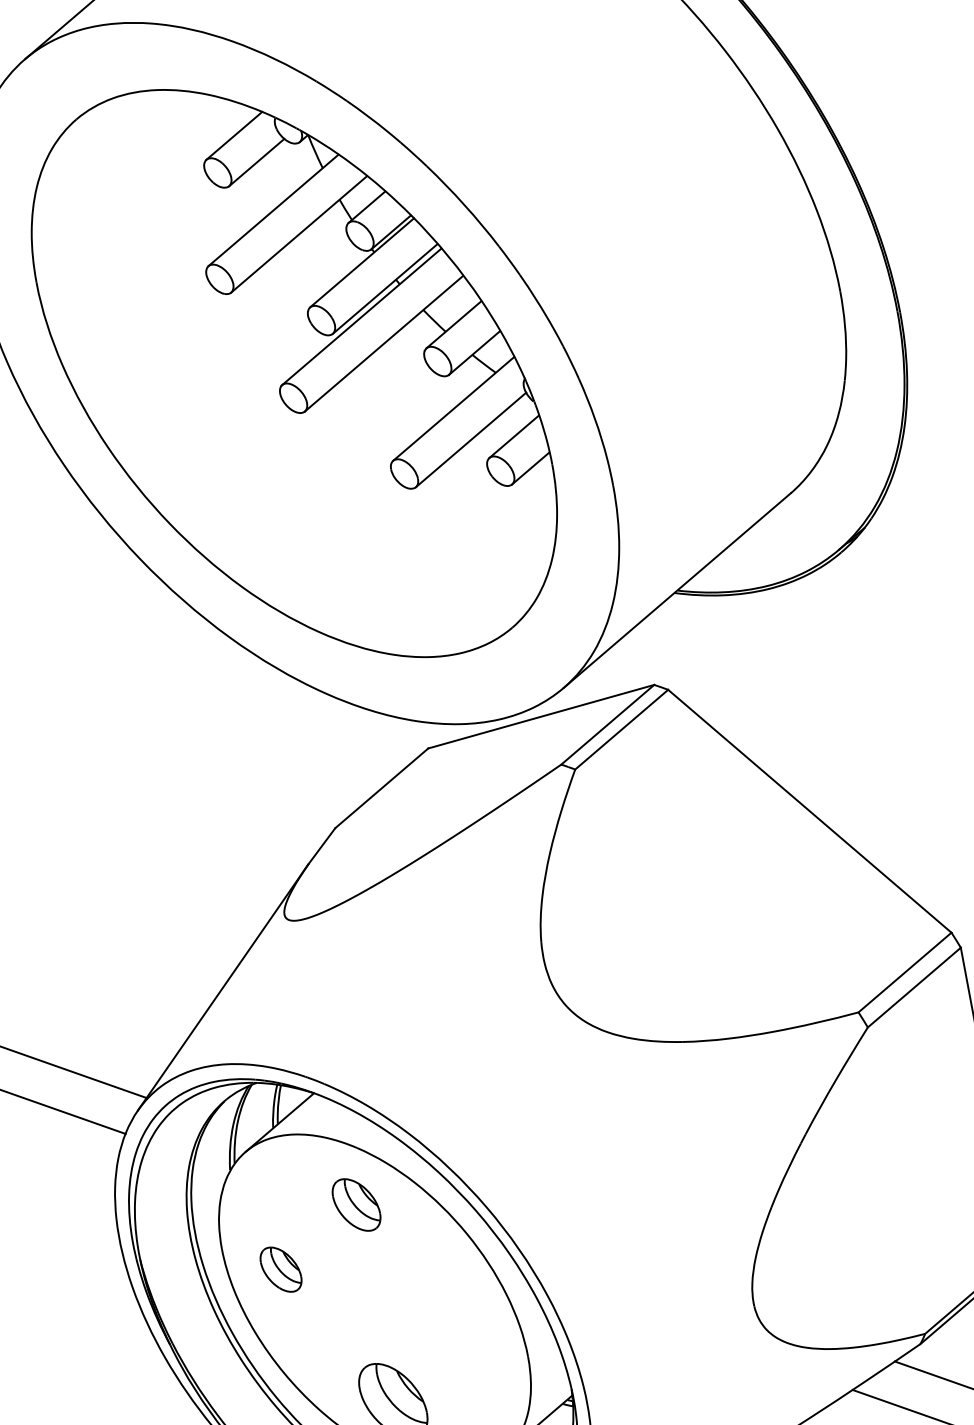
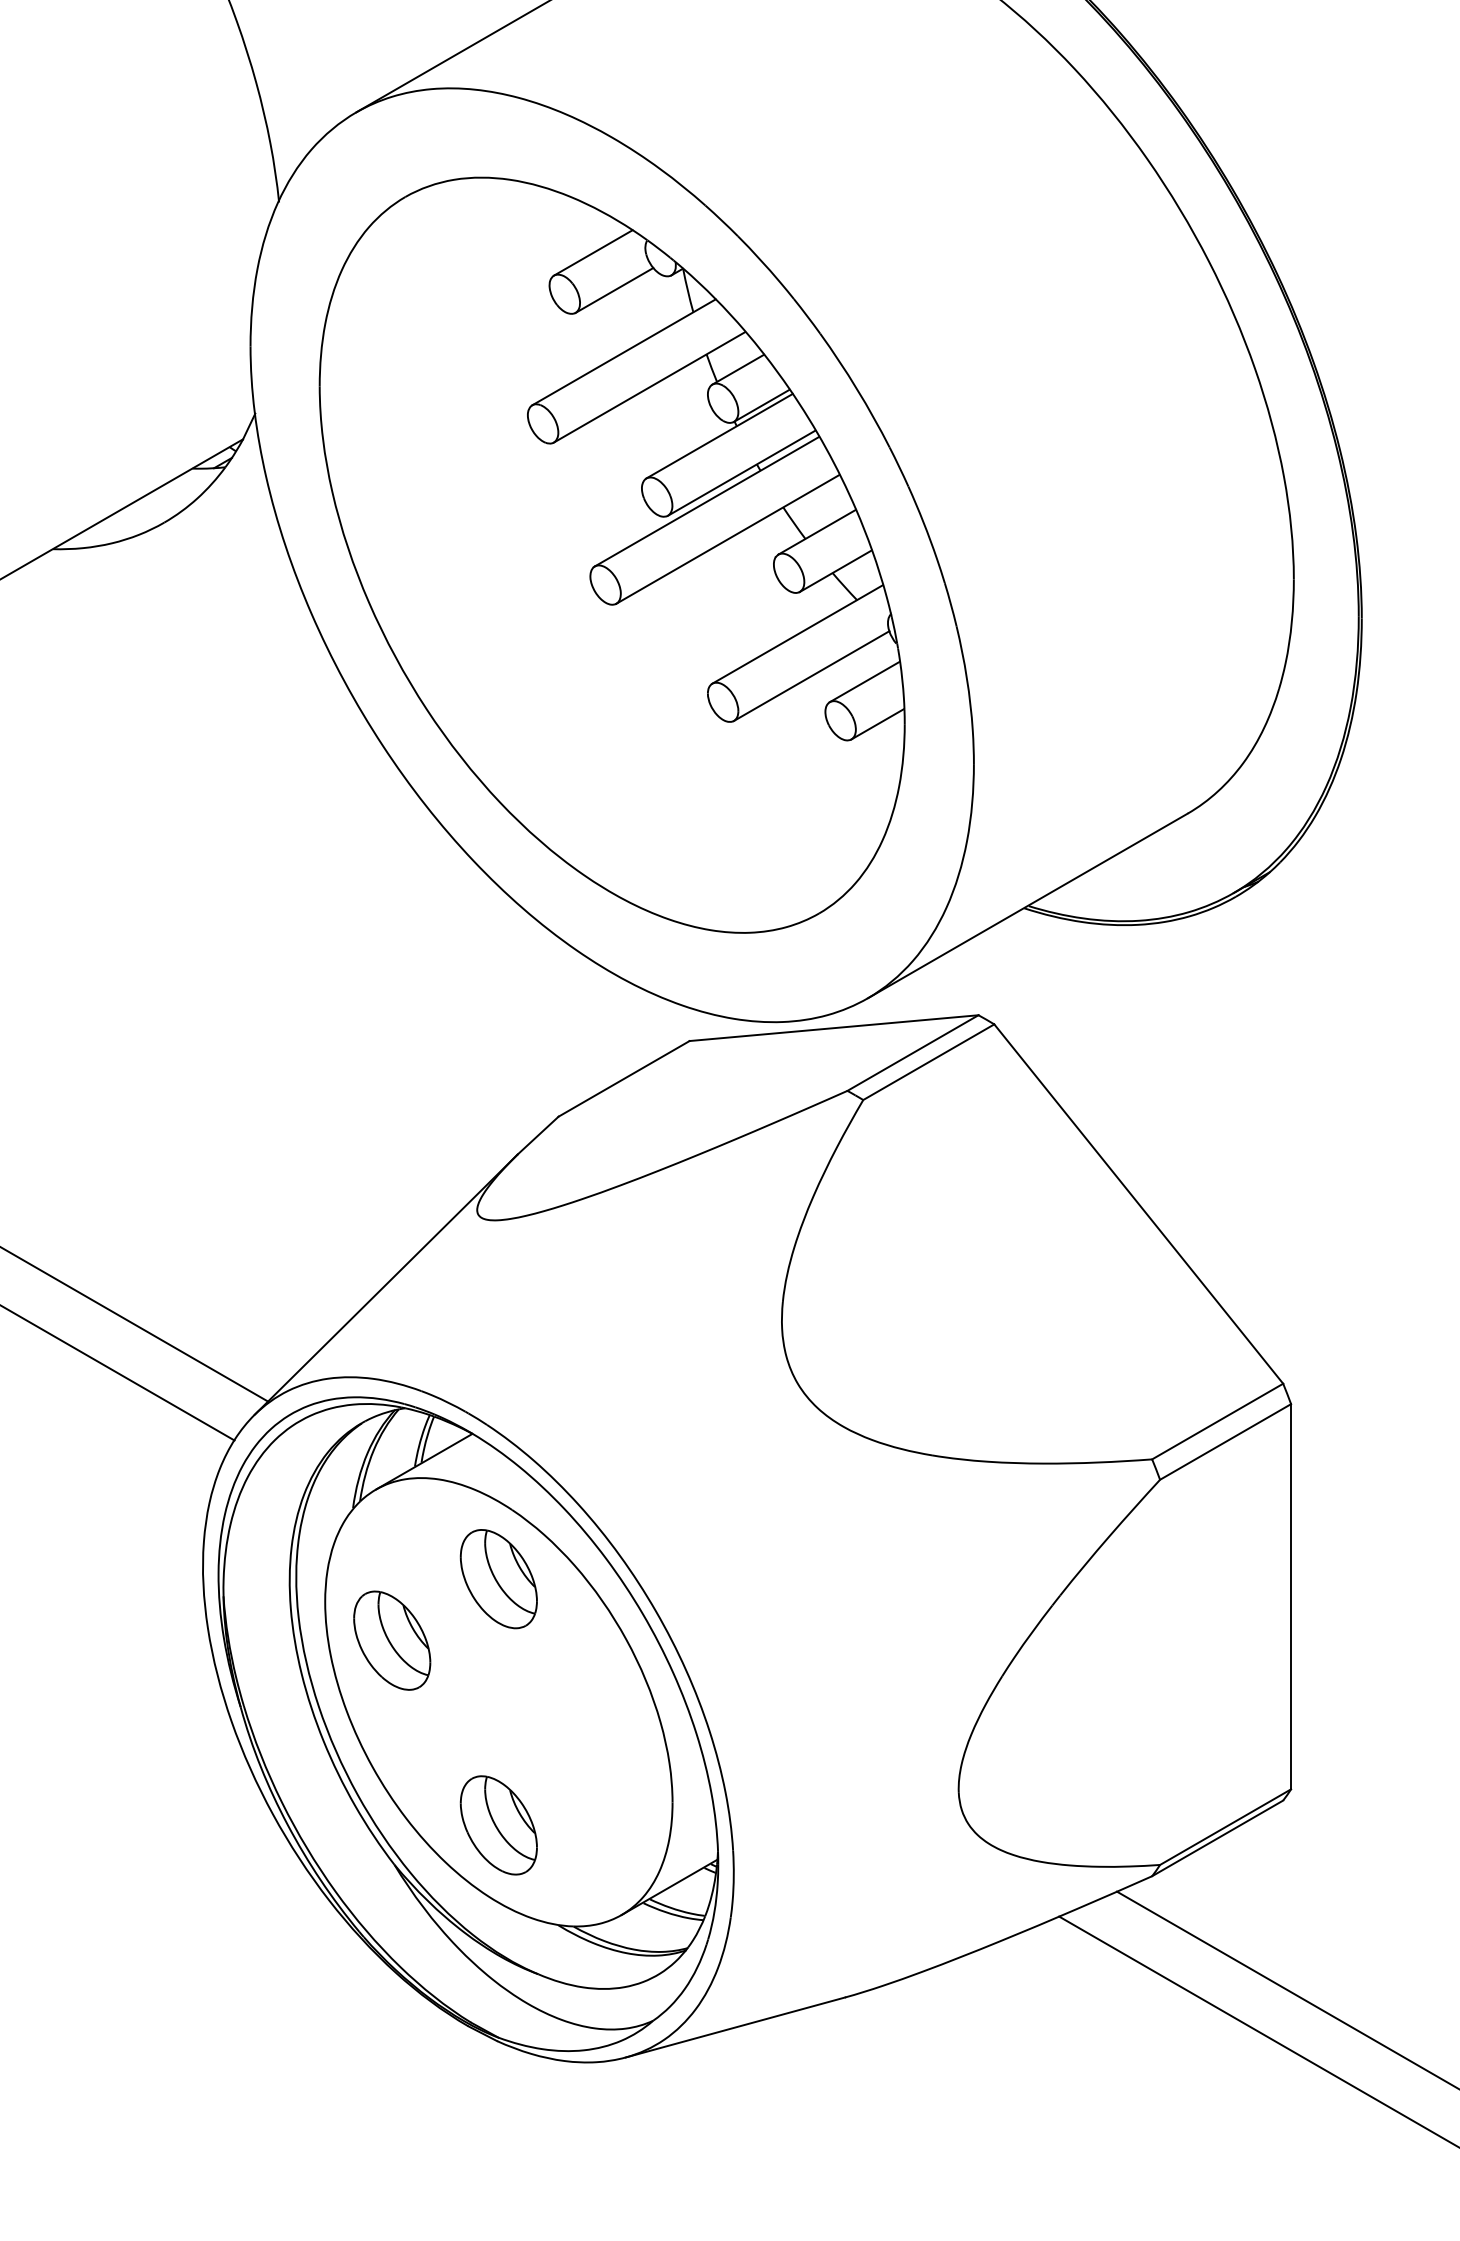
part: (356, 1205) -> (498, 1579), size x1.43
part: (281, 1269) -> (392, 1640), size x1.67

